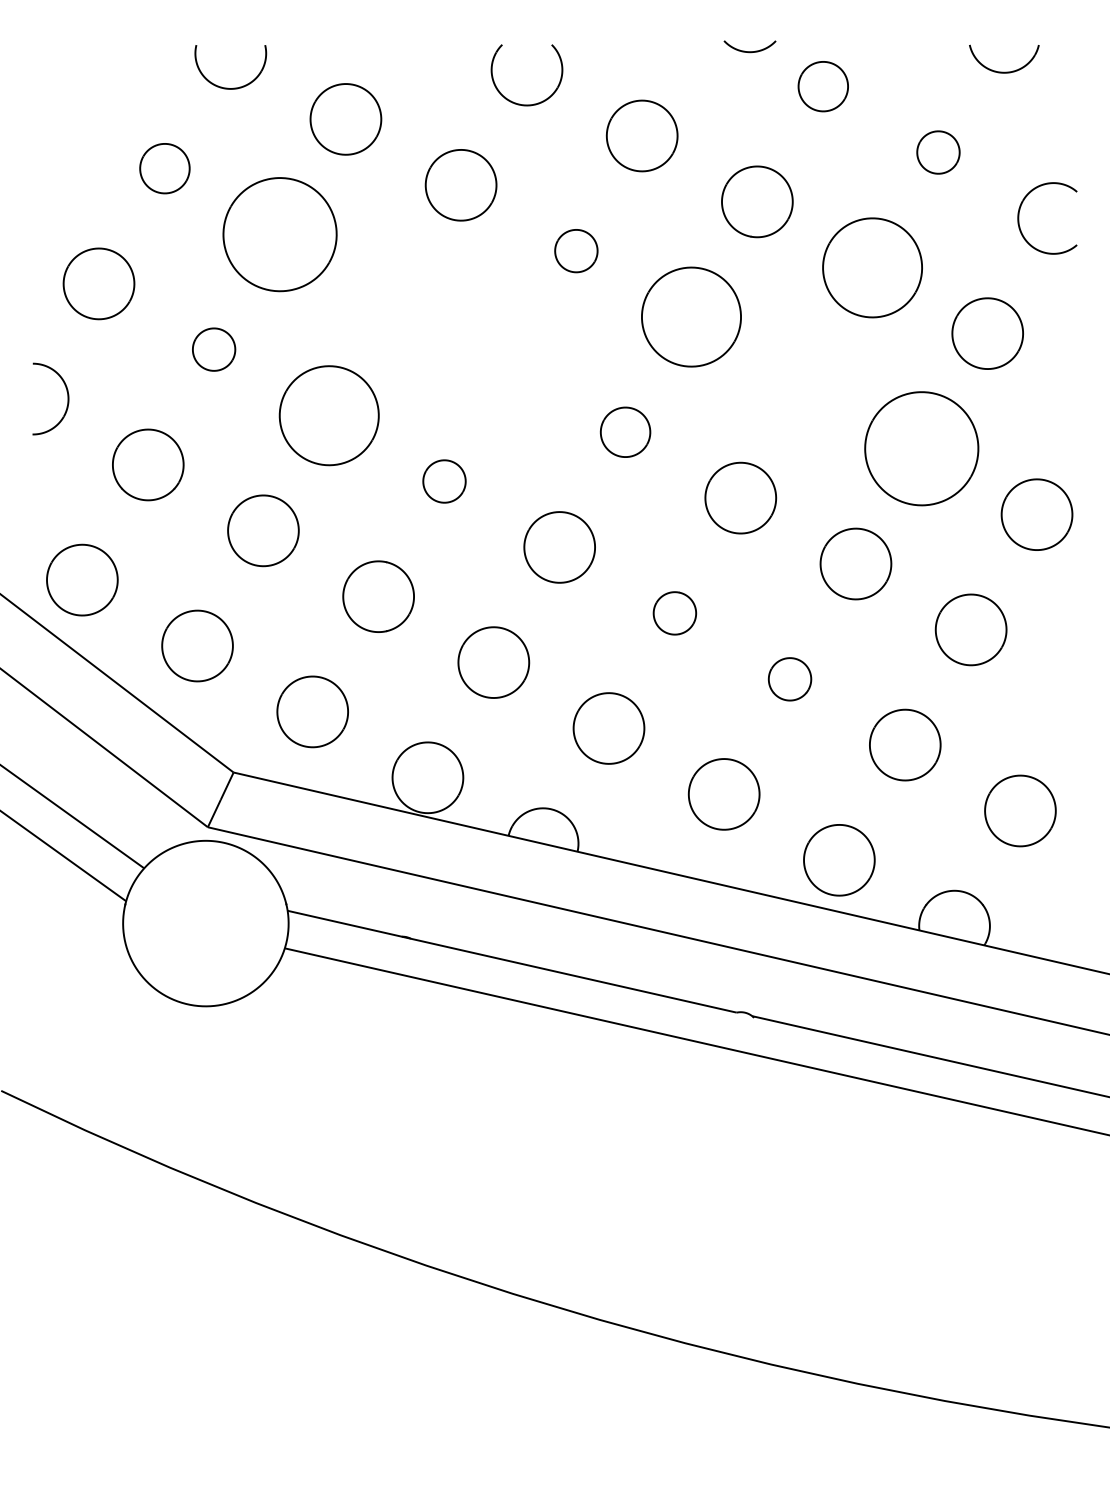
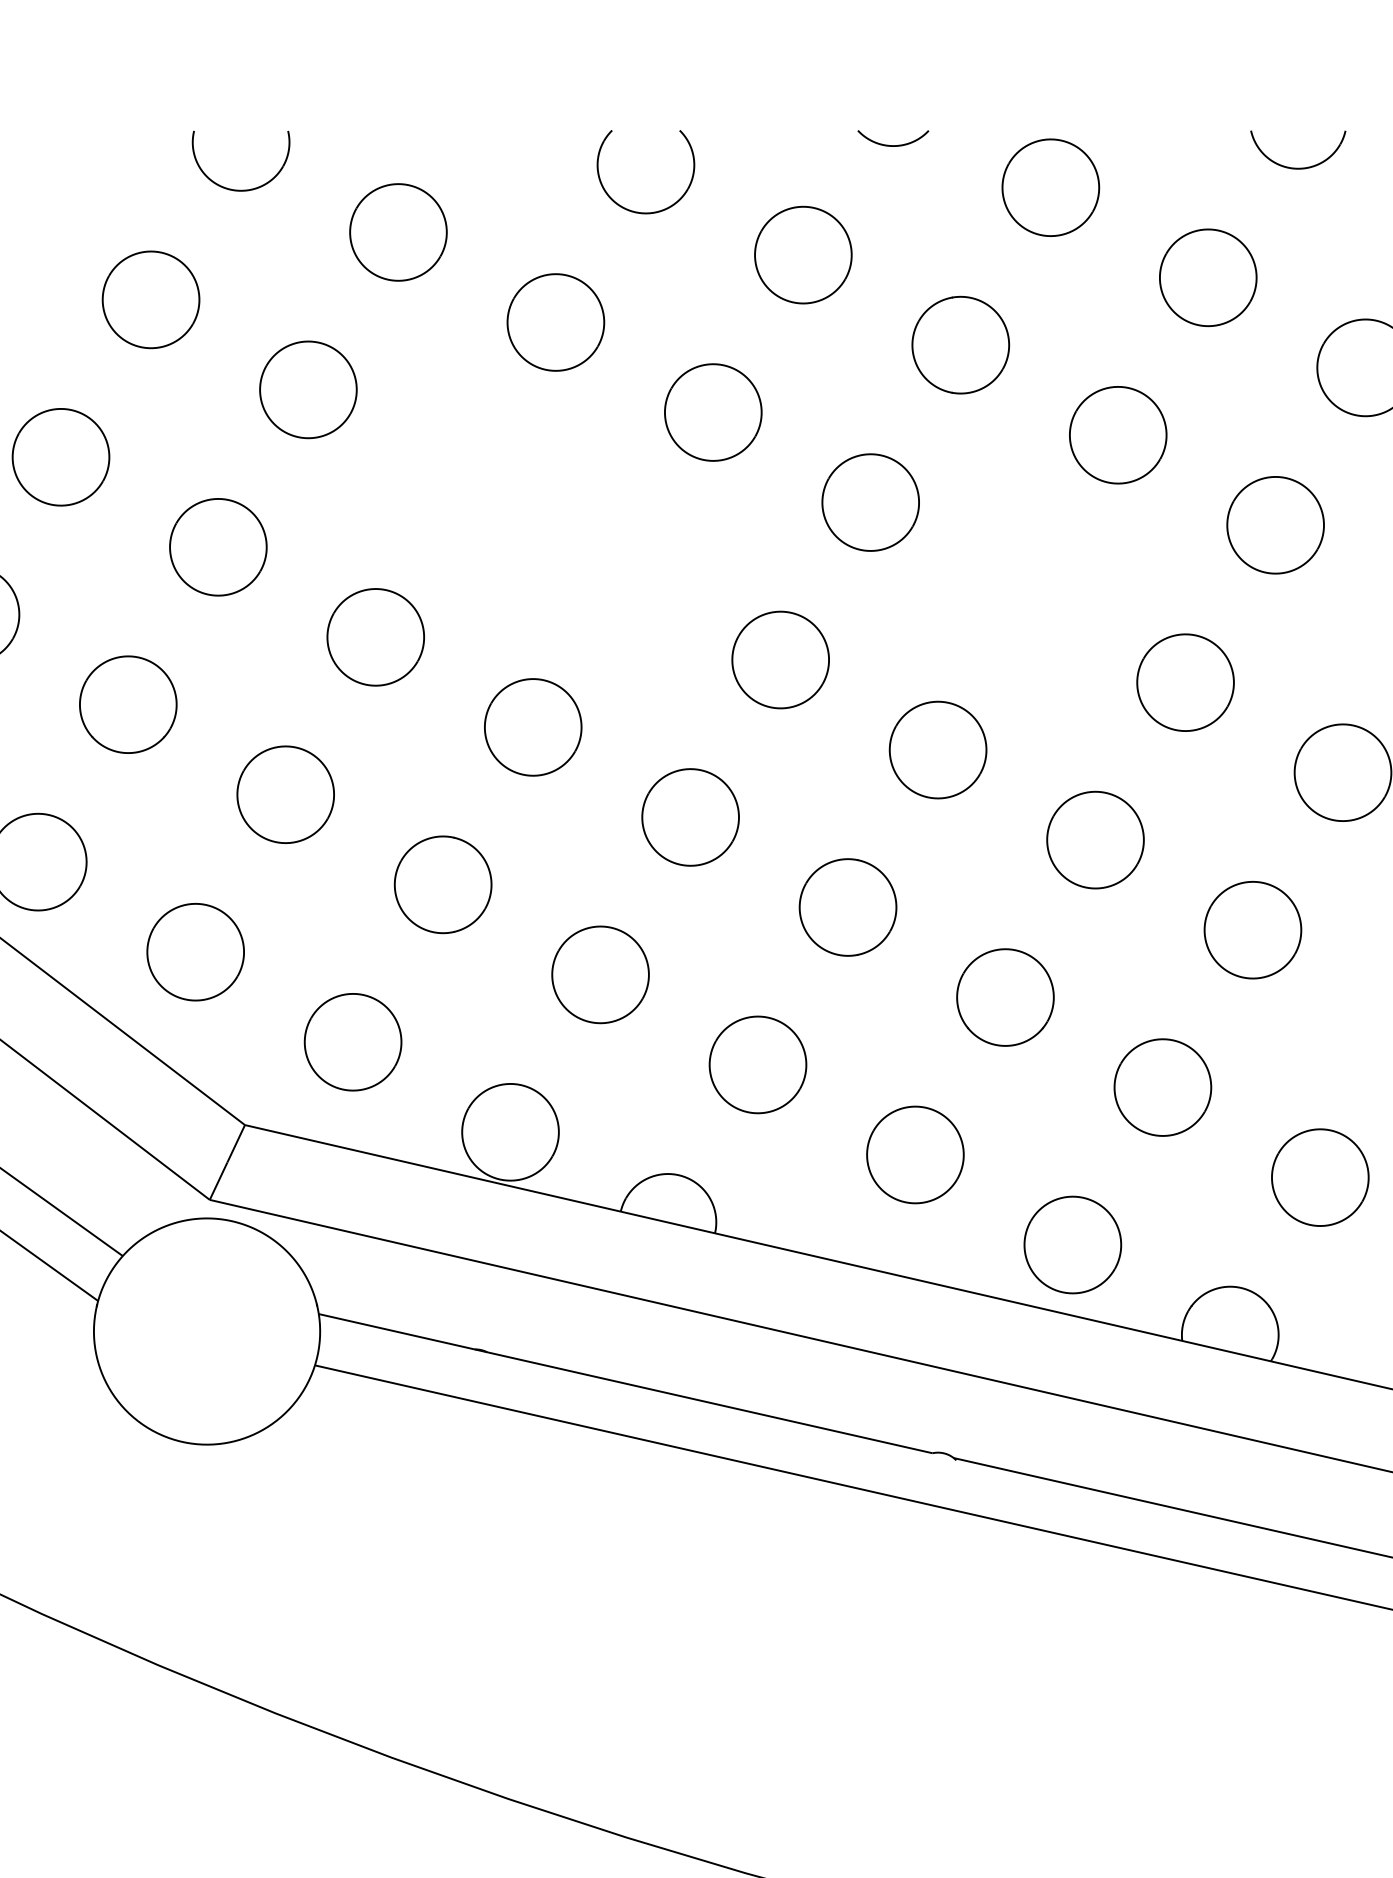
curve: (749, 51) -> (892, 145), moved
part: (823, 86) -> (1051, 187), size x1.43
part: (938, 152) -> (1208, 277), size x1.67
part: (164, 168) -> (150, 299), size x1.43
part: (279, 234) -> (307, 389), size x0.62
part: (576, 250) -> (713, 411), size x1.67
part: (872, 267) -> (1118, 434), size x0.71
part: (691, 316) -> (870, 501), size x0.71
part: (213, 349) -> (217, 546), size x1.67
part: (329, 415) -> (376, 637), size x0.71
part: (625, 432) -> (780, 660), size x1.43
part: (921, 448) -> (1185, 682), size x0.62
part: (444, 481) -> (533, 727), size x1.67
part: (674, 613) -> (847, 907), size x1.67
part: (789, 679) -> (1004, 997), size x1.67

